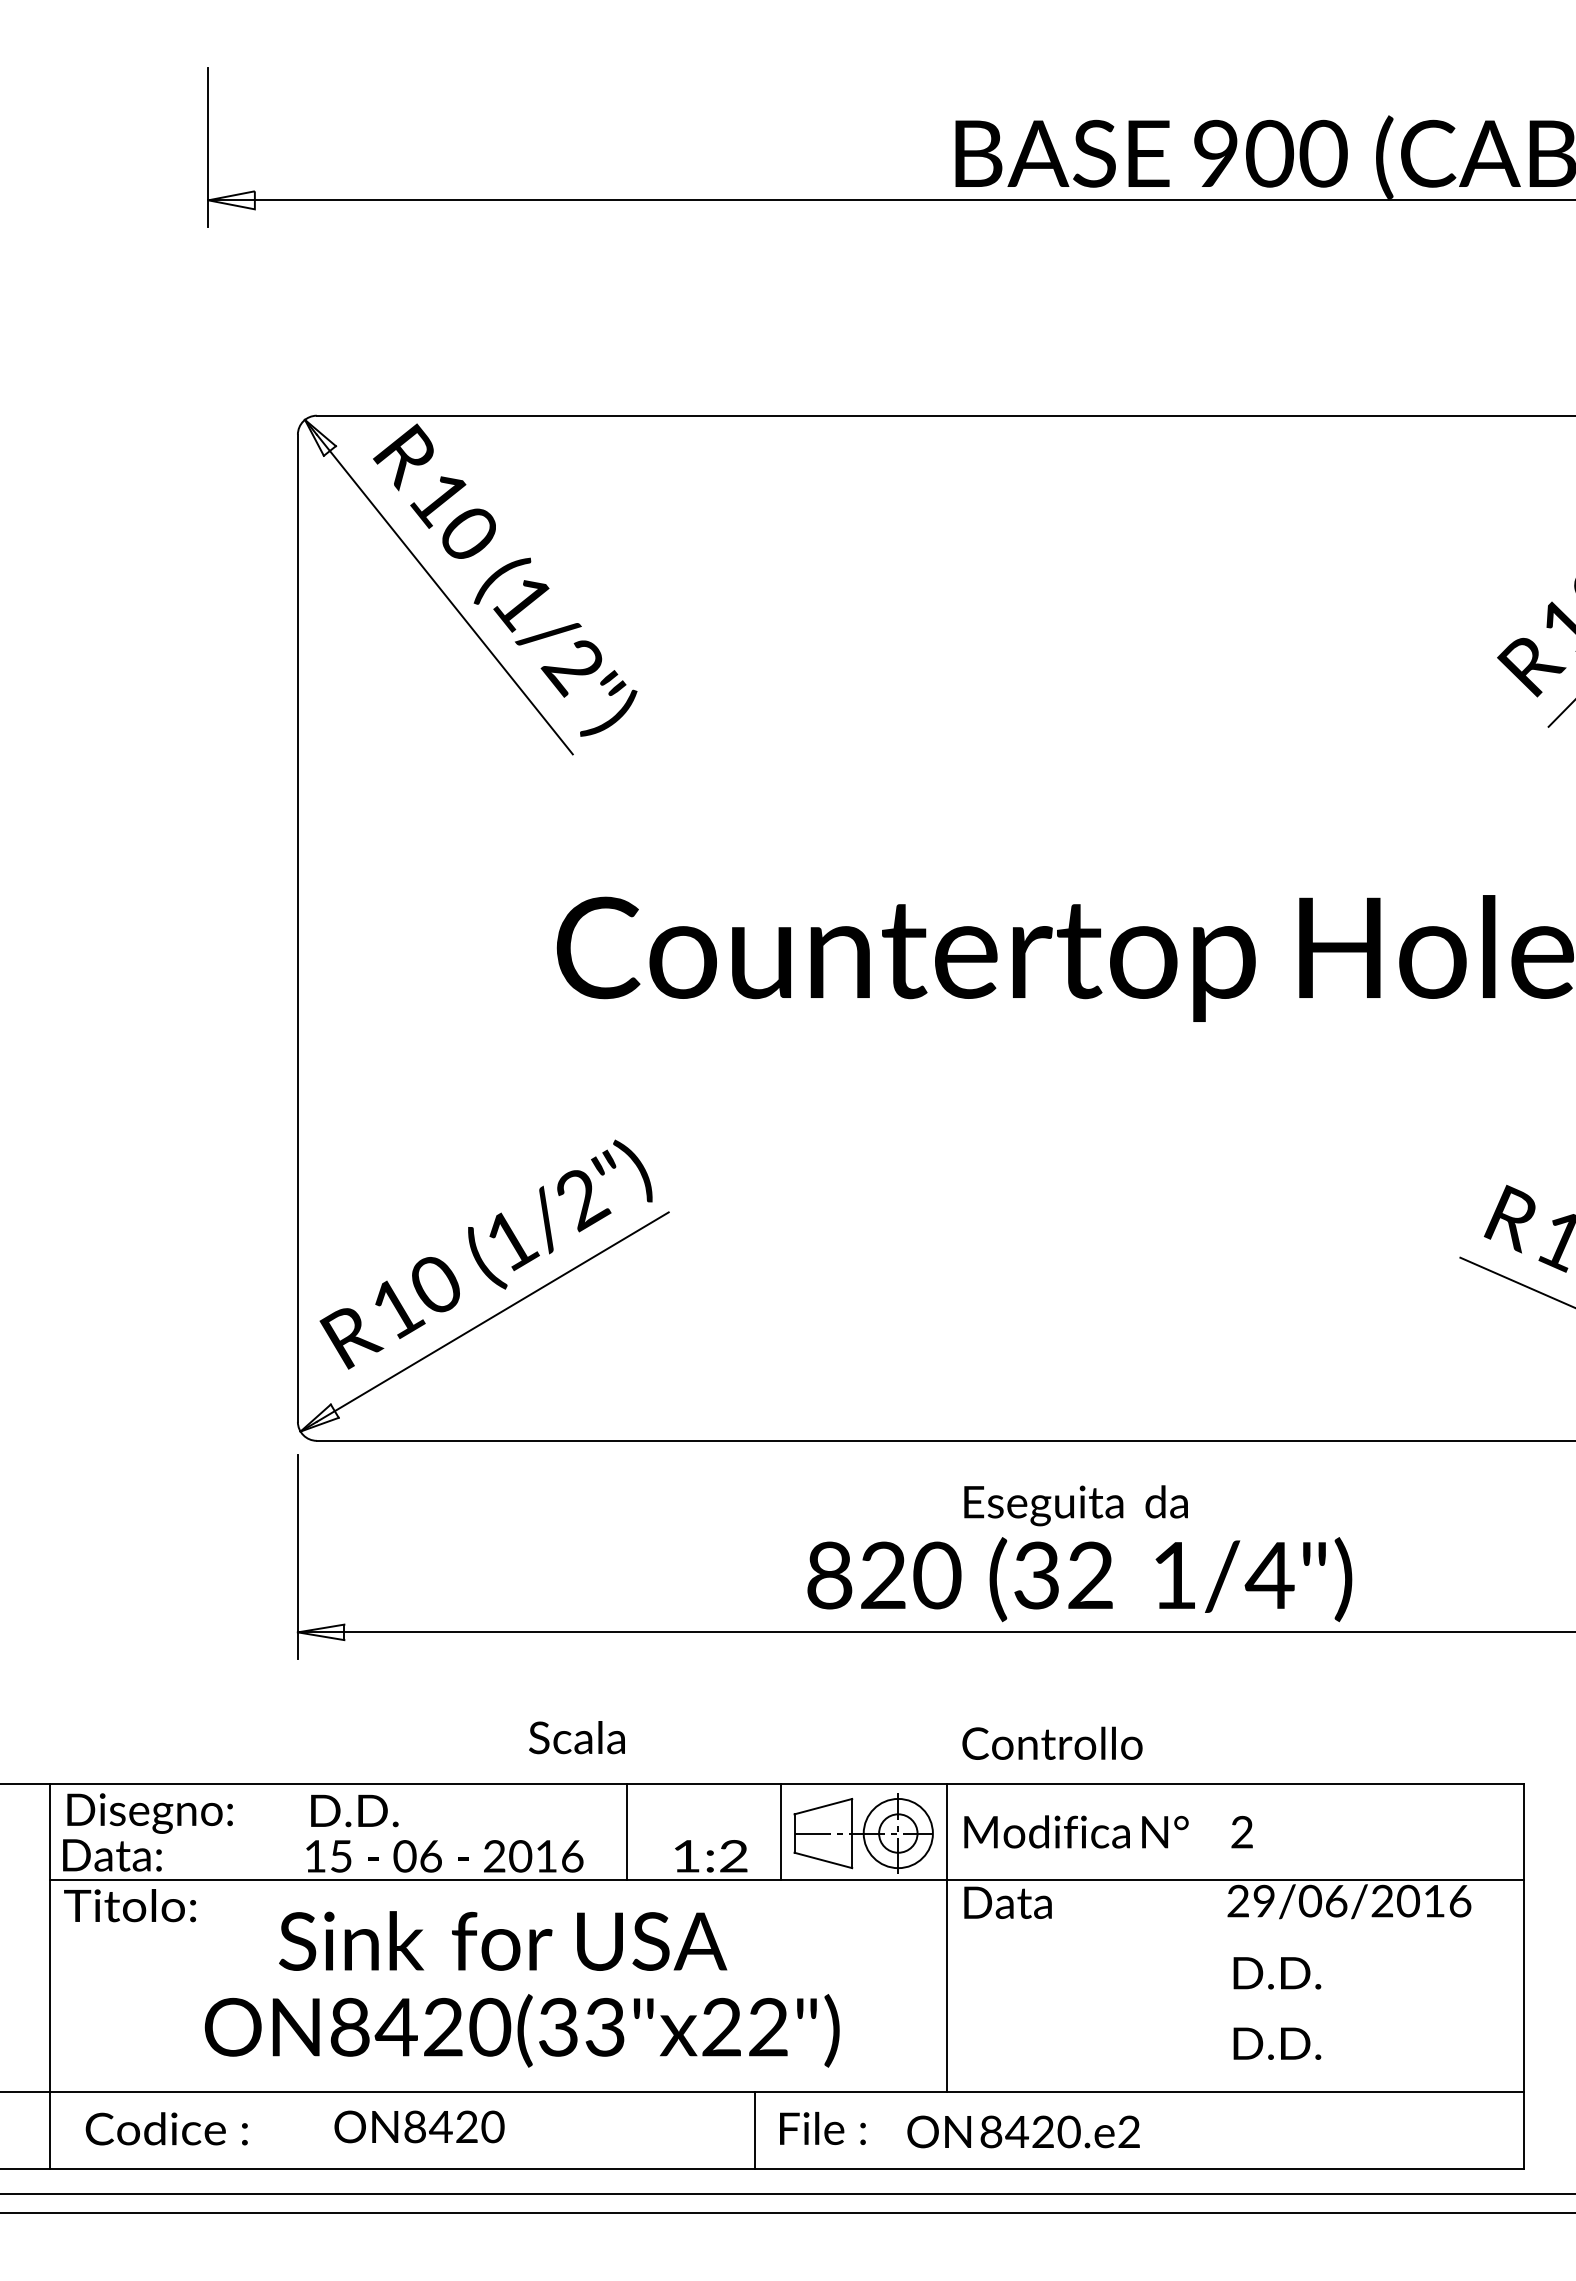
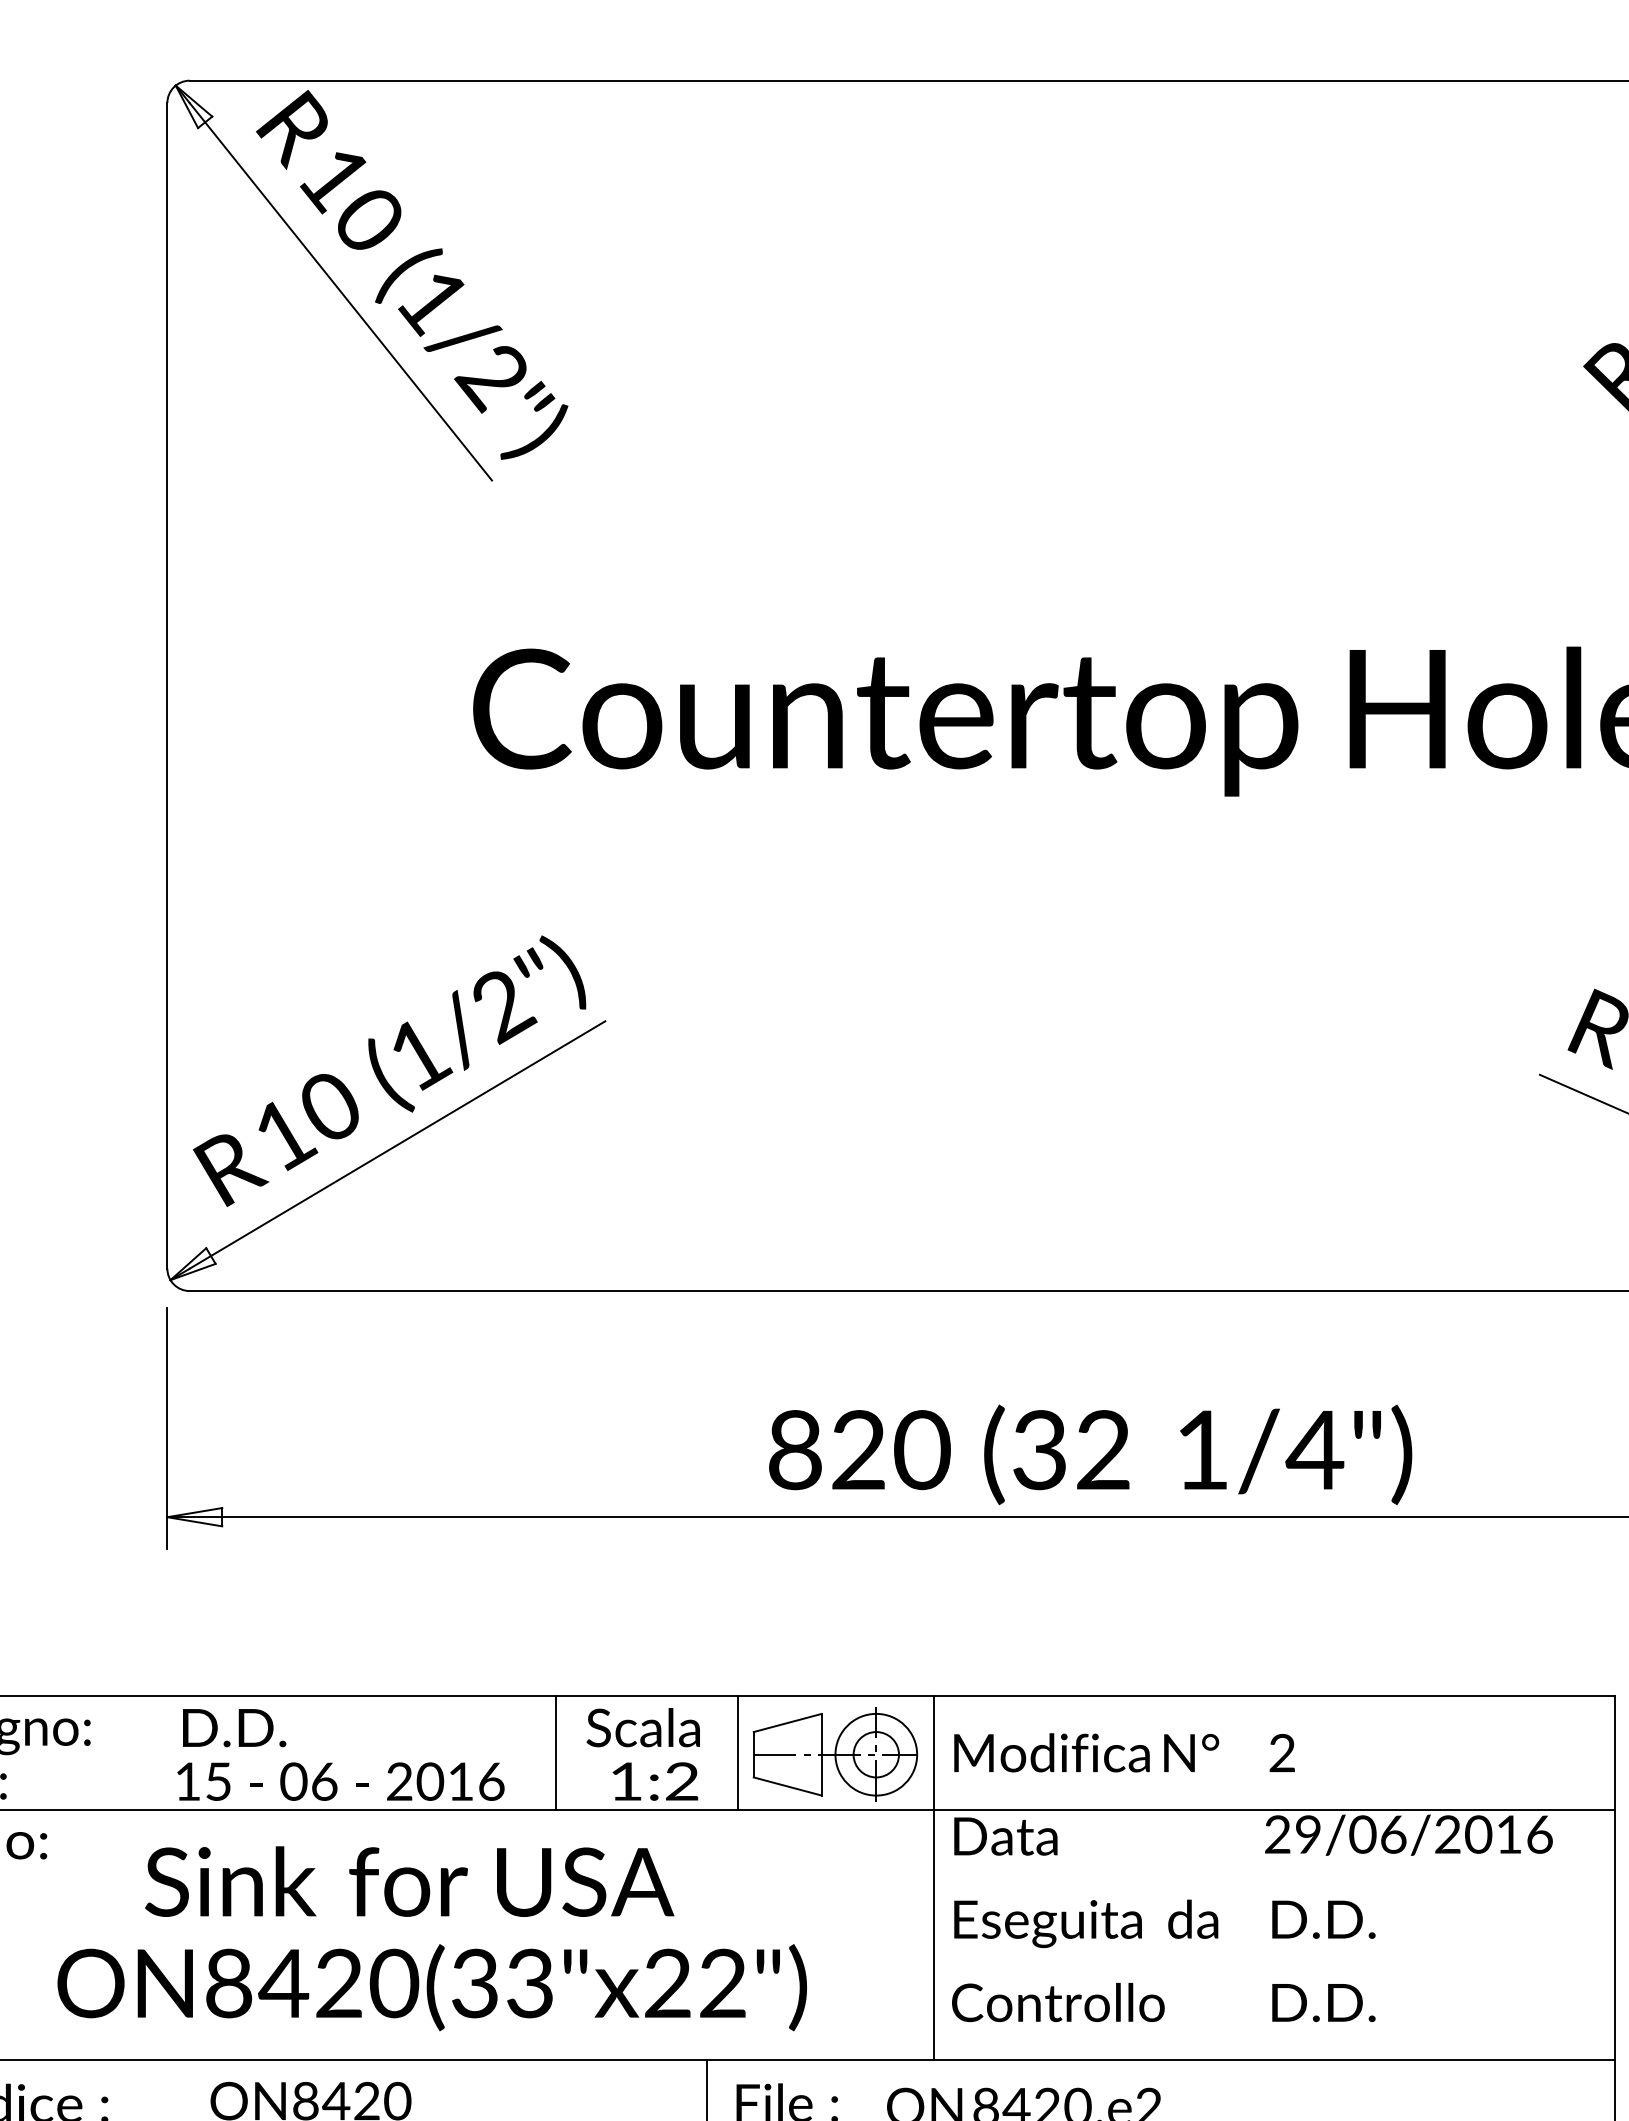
text: (1075, 1505) -> (1085, 1923), moved
text: (576, 1737) -> (642, 1727), moved
text: (1052, 1742) -> (1058, 2001), moved

